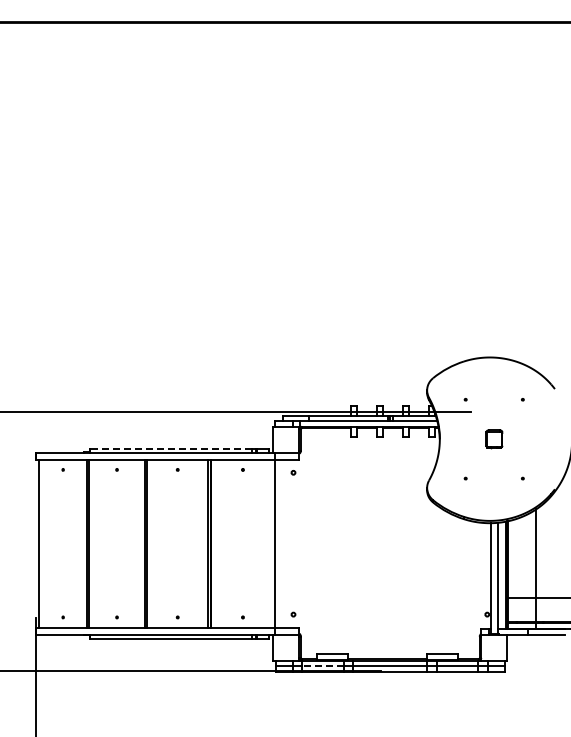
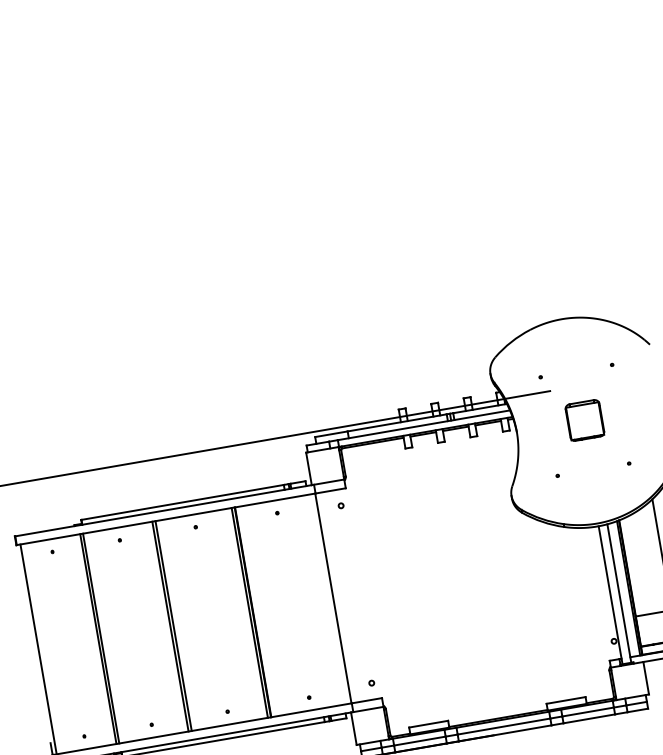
part: (494, 438) -> (585, 419), size x1.67
line: (170, 448) -> (182, 502), dashed -> solid
line: (323, 666) -> (420, 741), dashed -> solid

